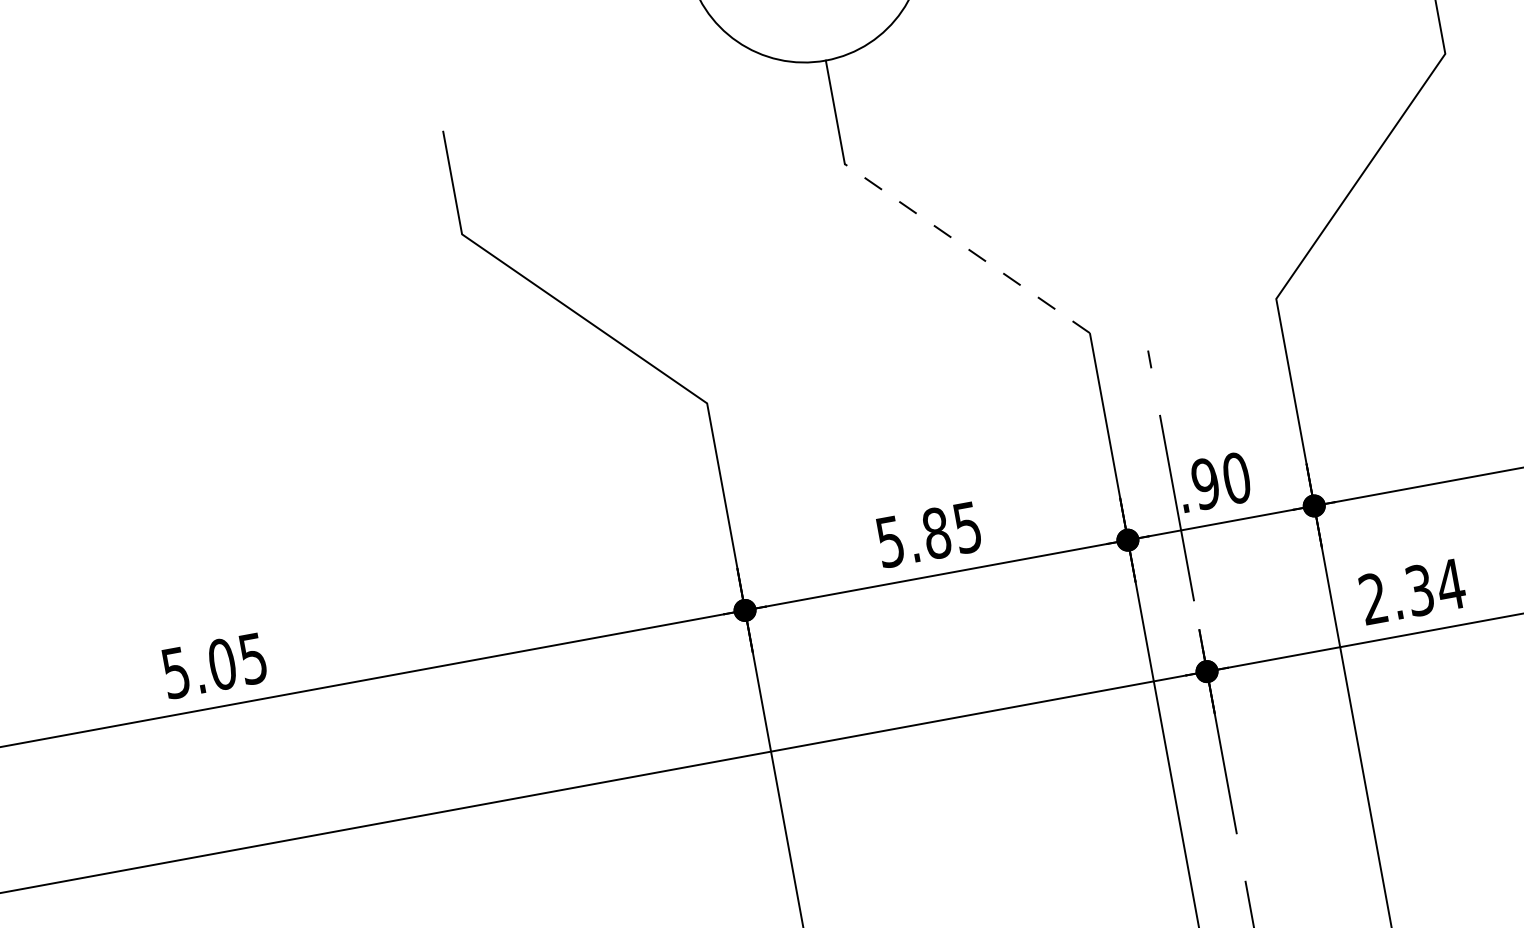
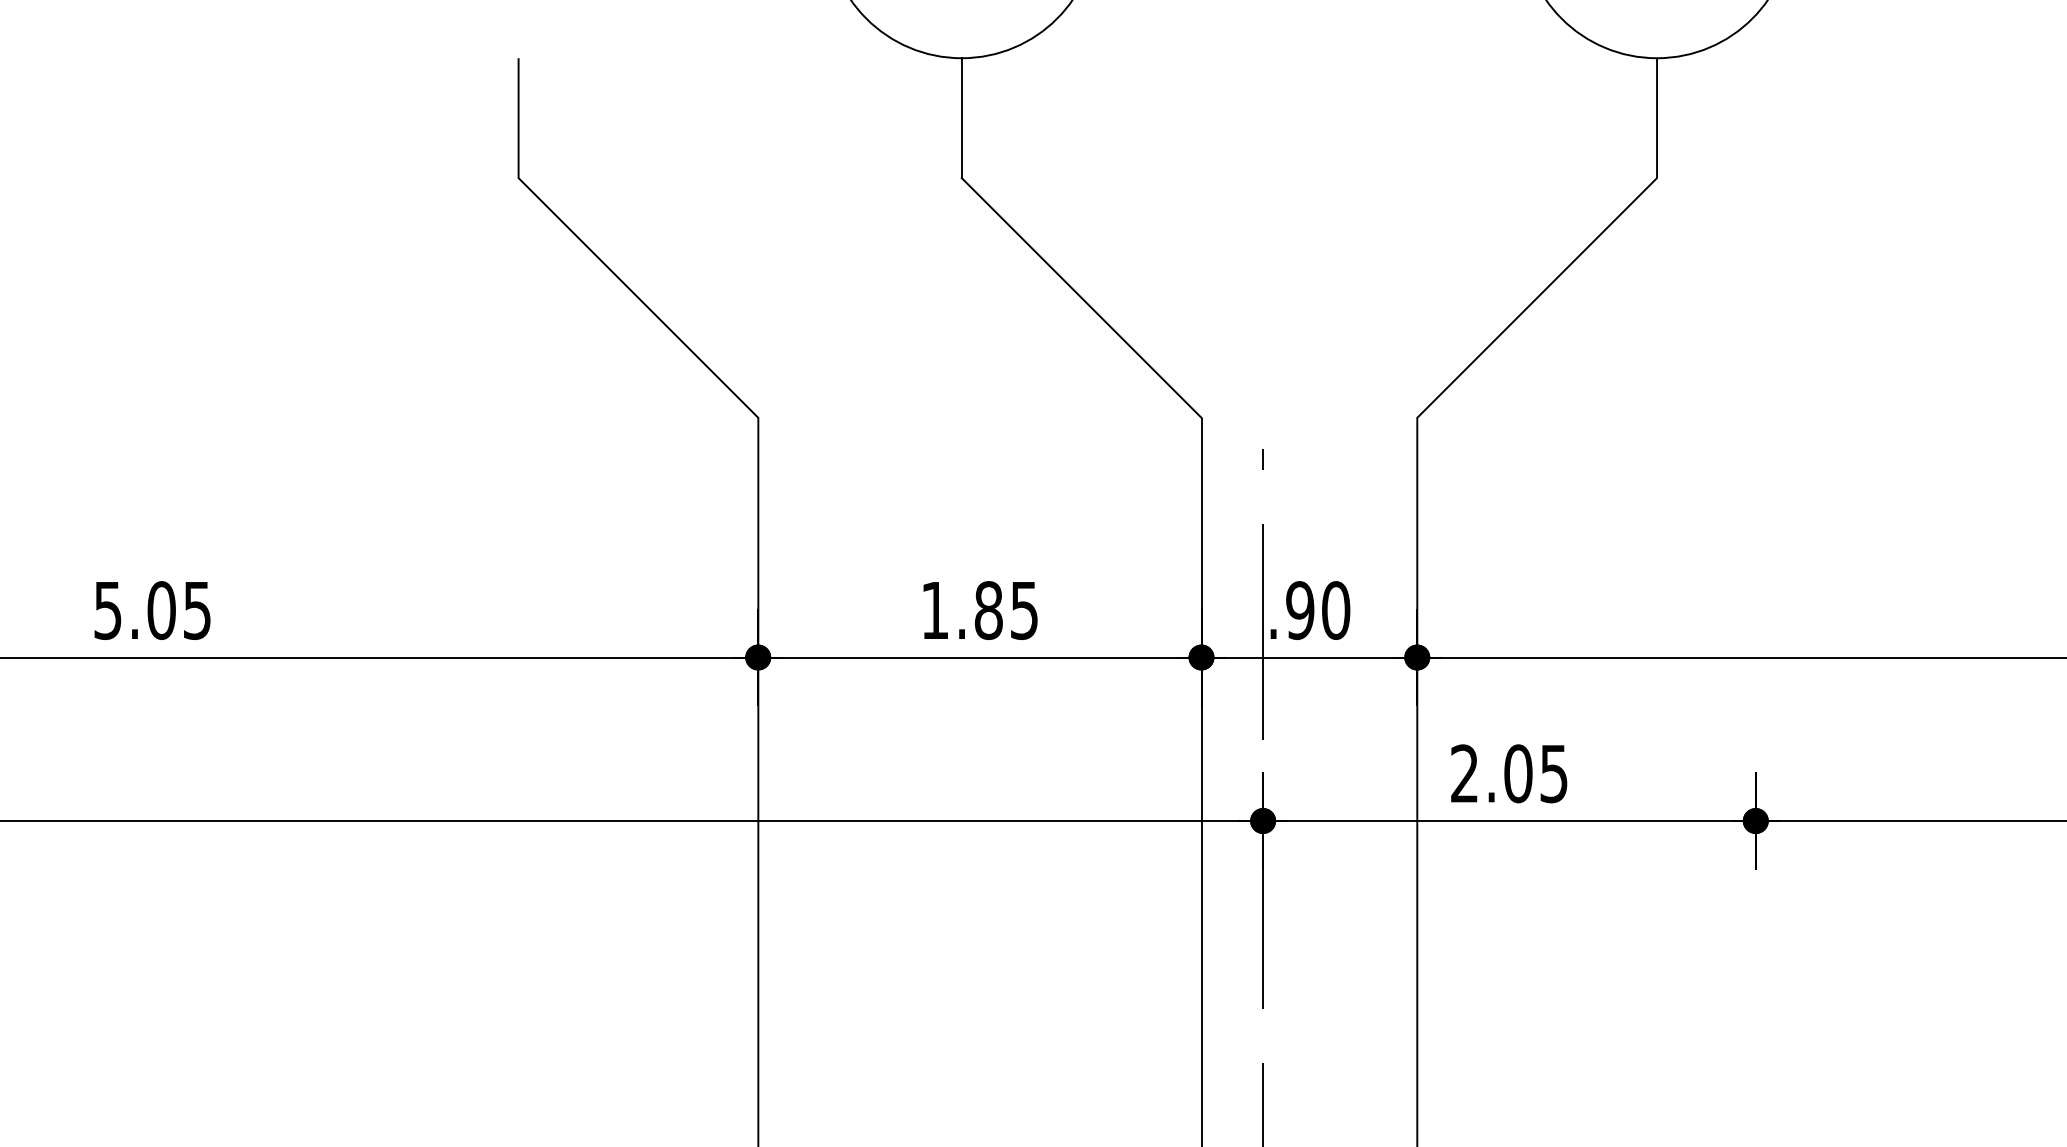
line: (967, 248) -> (1081, 297), dashed -> solid
text: (890, 542) -> (934, 611), 5.85 -> 1.85
text: (1435, 587) -> (1536, 773), 2.34 -> 2.05

